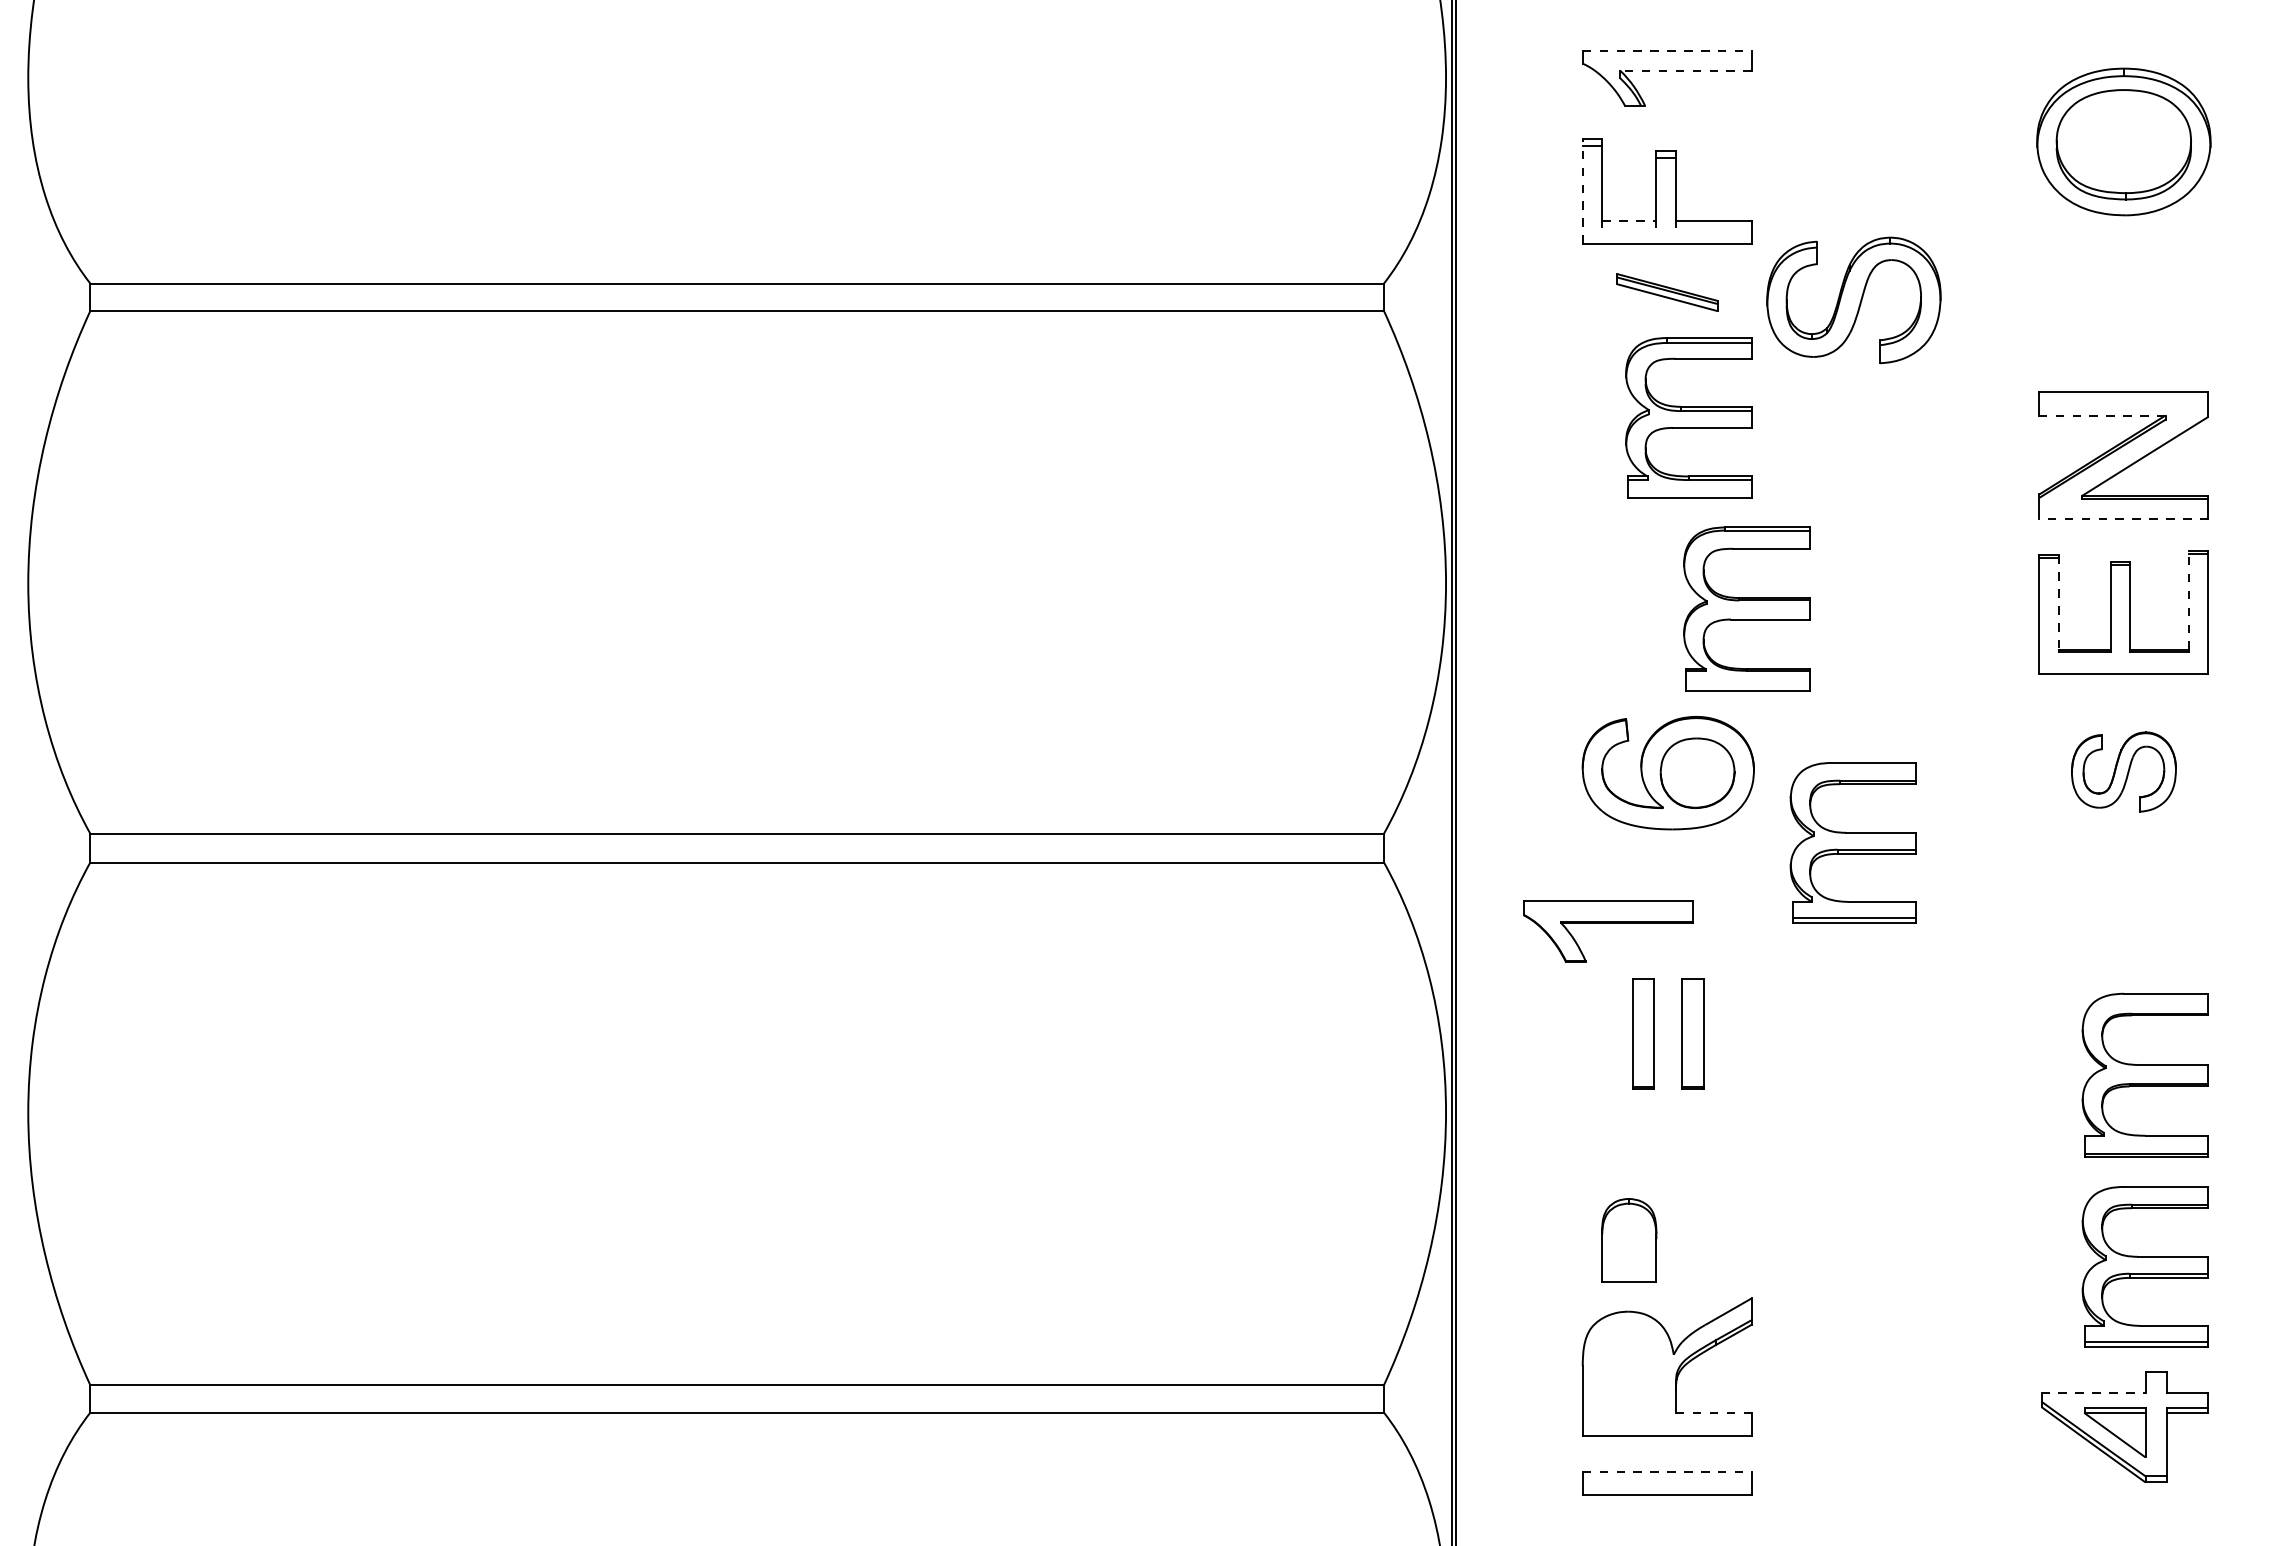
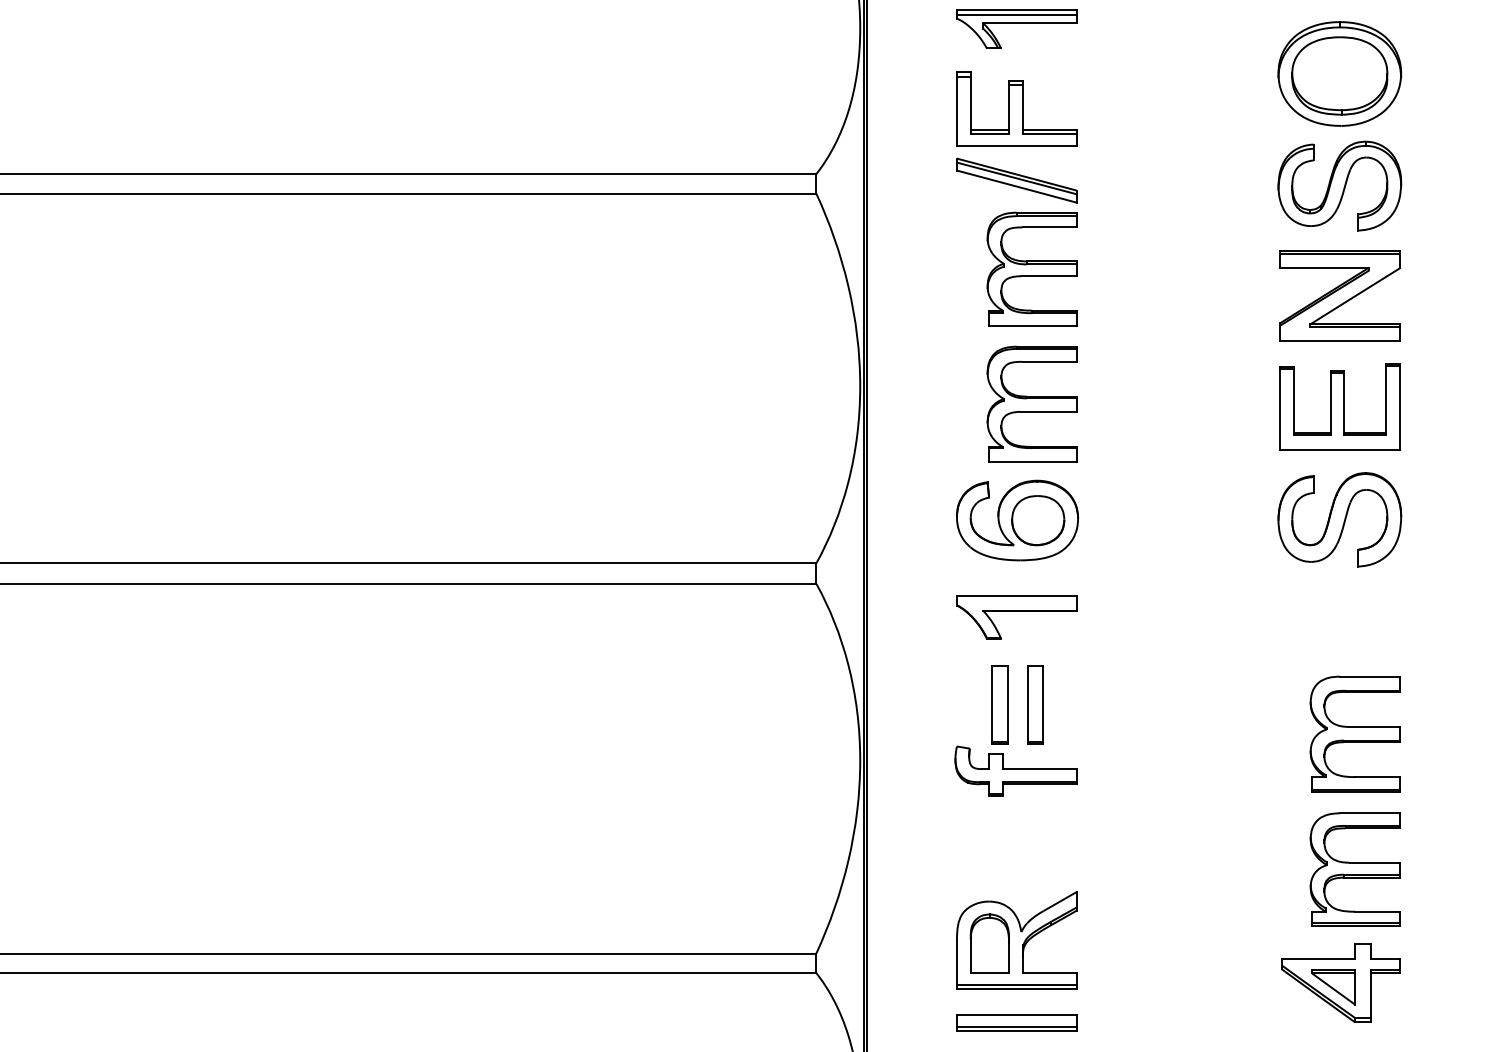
line: (1667, 51) -> (1016, 9), dashed -> solid
line: (1666, 58) -> (1016, 14), added
line: (1685, 70) -> (1029, 23), dashed -> solid
line: (1582, 191) -> (956, 109), dashed -> solid
line: (1629, 221) -> (990, 130), dashed -> solid
line: (1629, 227) -> (990, 134), added
line: (1713, 227) -> (1049, 134), added
part: (1667, 292) -> (1016, 180), size x1.67
part: (1853, 300) -> (1339, 186), moved
line: (2123, 396) -> (1339, 254), added
line: (2101, 415) -> (1323, 267), dashed -> solid
line: (2123, 519) -> (1339, 341), dashed -> solid
line: (2188, 600) -> (1385, 398), dashed -> solid
line: (2058, 603) -> (1293, 400), dashed -> solid
part: (1746, 608) -> (1031, 404), moved
part: (2123, 771) -> (1339, 519), size x1.67
part: (1852, 842) -> (1147, 569), removed
part: (1608, 923) -> (1016, 611), moved
part: (1665, 1127) -> (1015, 771), added
part: (1629, 1240) -> (990, 943), moved
line: (2094, 1392) -> (1319, 958), dashed -> solid
line: (1713, 1413) -> (1049, 973), dashed -> solid
line: (1666, 1430) -> (1016, 985), added
line: (1667, 1472) -> (1016, 1015), dashed -> solid
line: (1666, 1488) -> (1016, 1026), added

